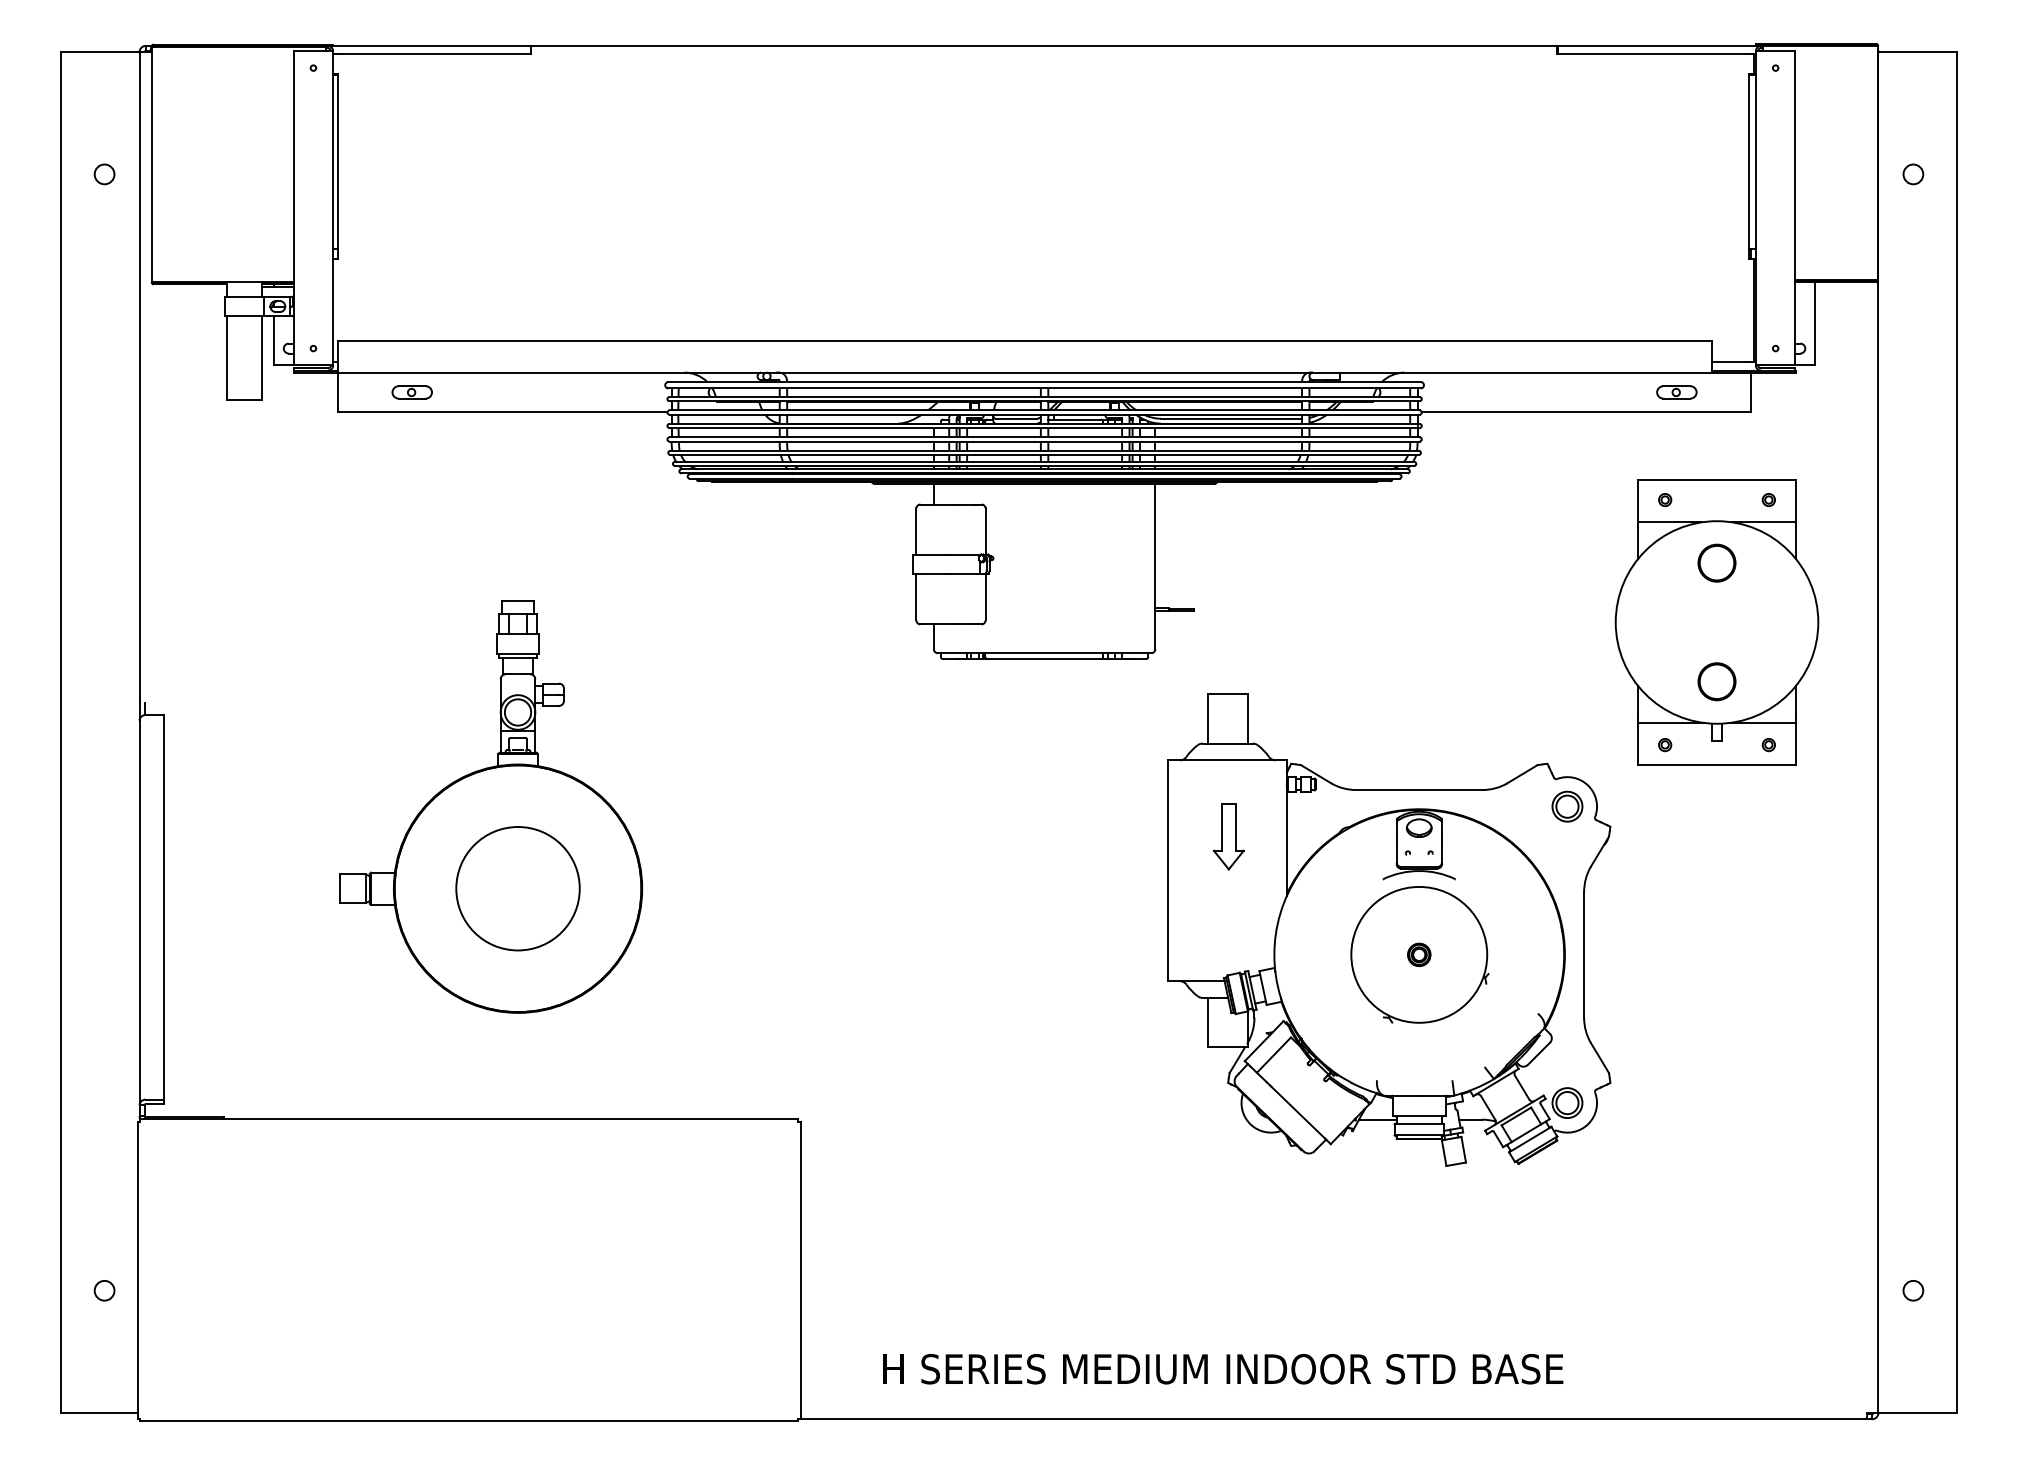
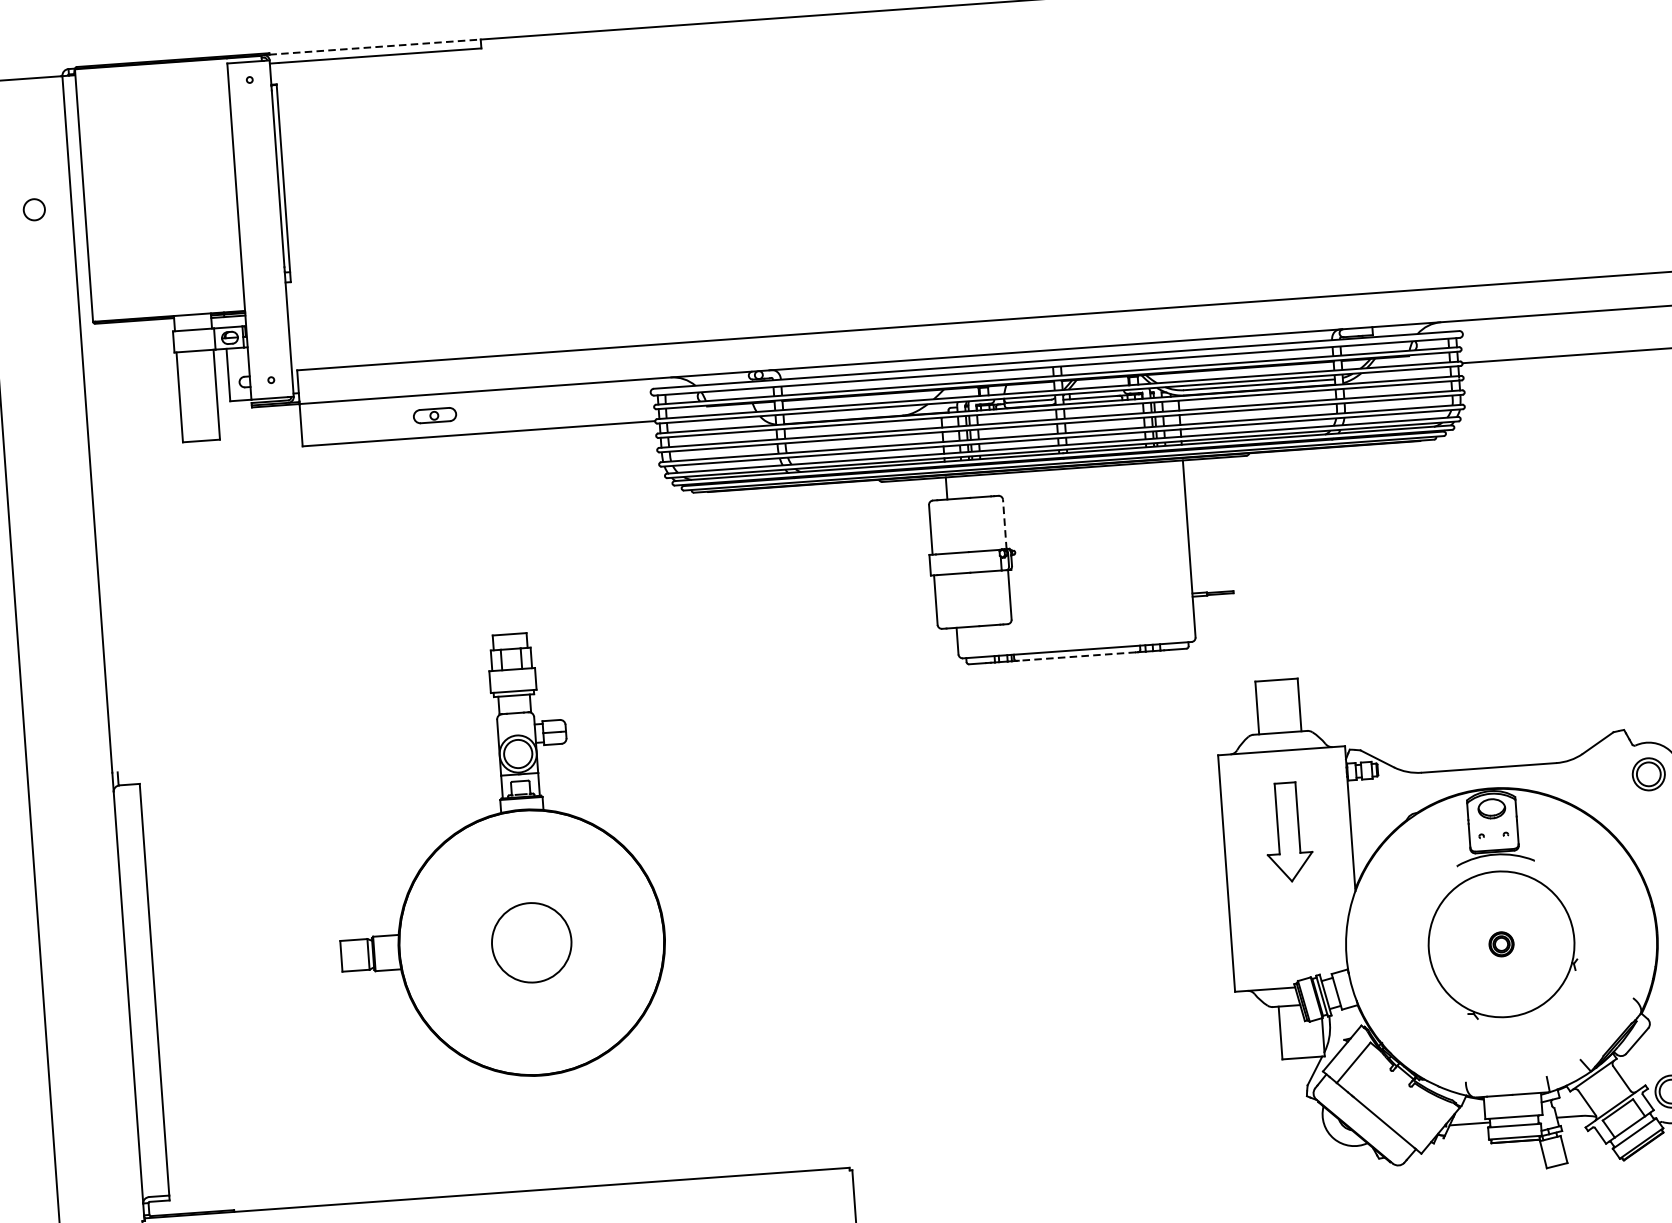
line: (432, 45) -> (375, 46), solid -> dashed
part: (411, 392) -> (434, 415), moved
line: (985, 531) -> (1004, 524), solid -> dashed
line: (1044, 659) -> (1077, 656), solid -> dashed
part: (1228, 836) -> (1288, 832), size x1.4
circle: (517, 888) -> (531, 942), size x0.6

